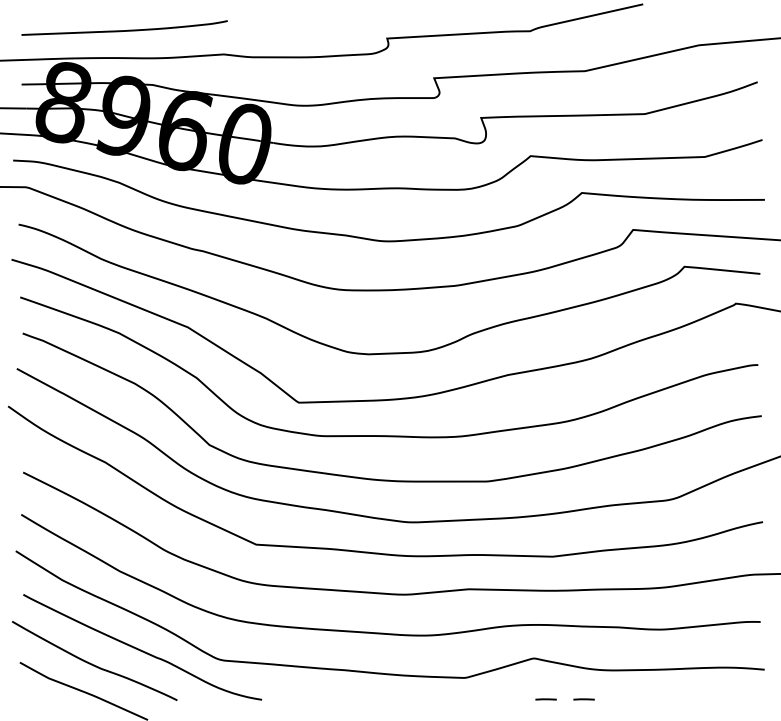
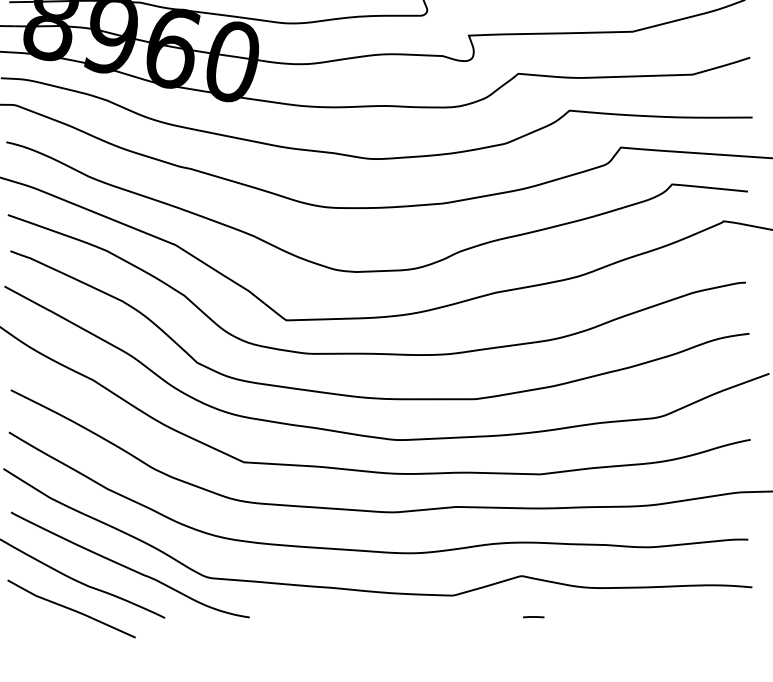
line: (583, 699) -> (571, 617), removed

